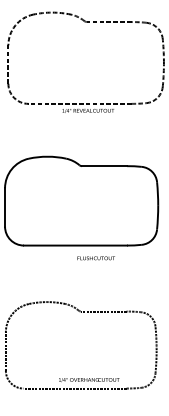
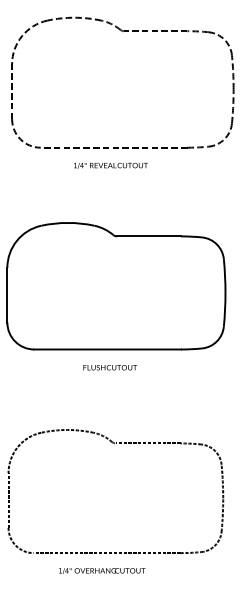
text: (88, 110) -> (110, 165), moved
text: (96, 258) -> (110, 367), moved
text: (89, 379) -> (102, 570), moved

